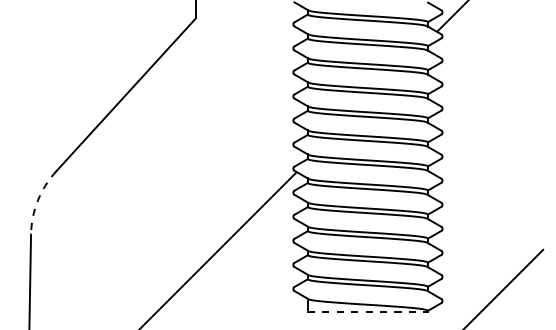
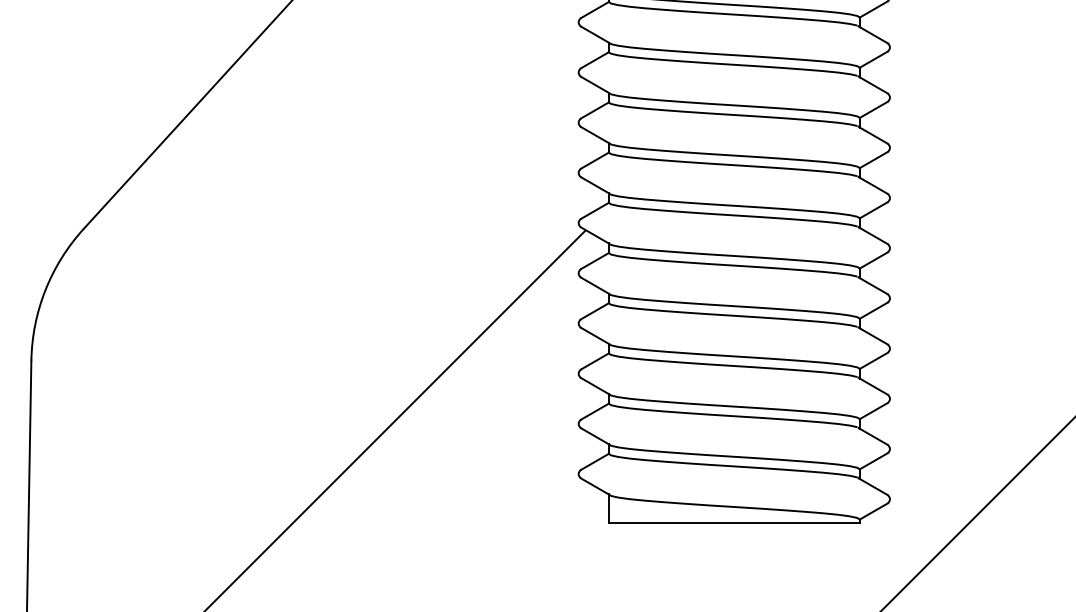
arc: (37, 200) -> (44, 289), dashed -> solid
line: (368, 312) -> (735, 523), dashed -> solid

